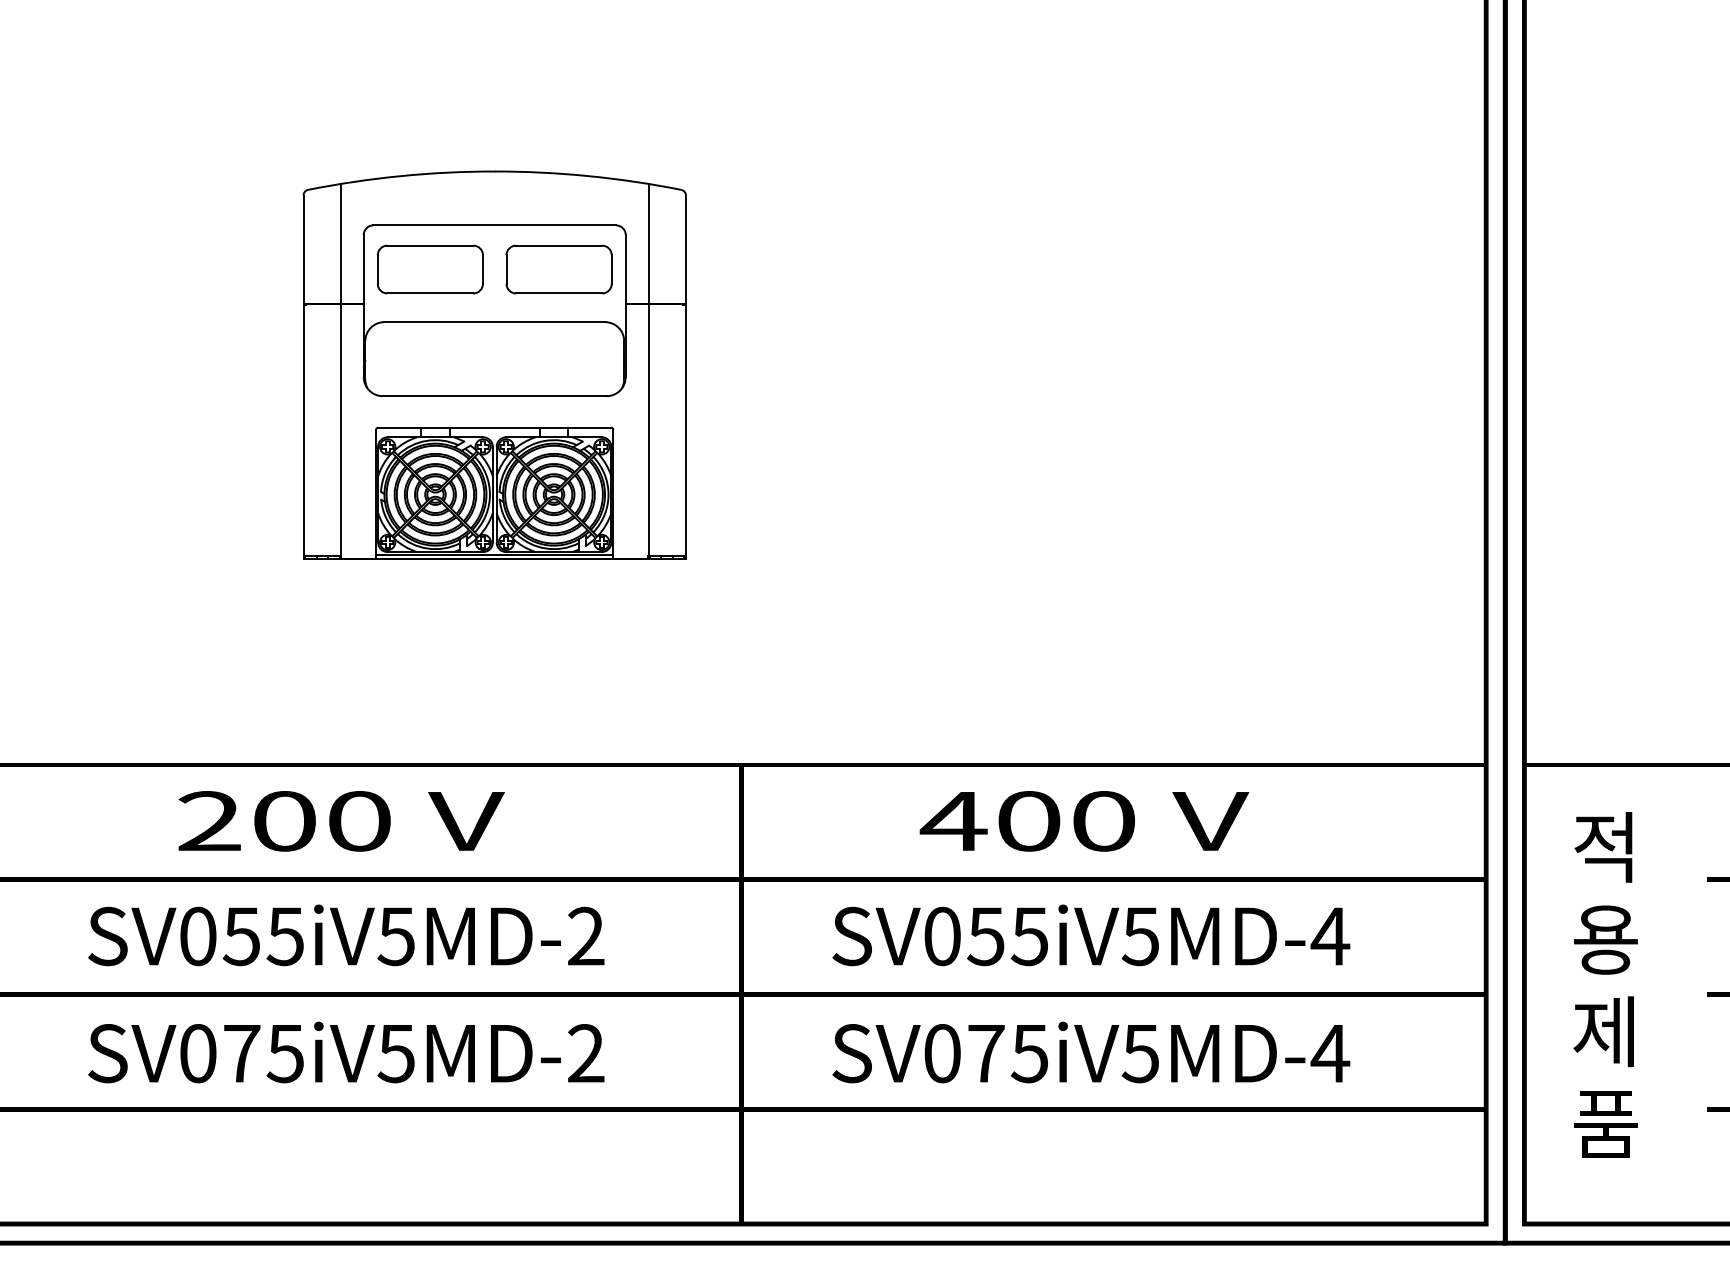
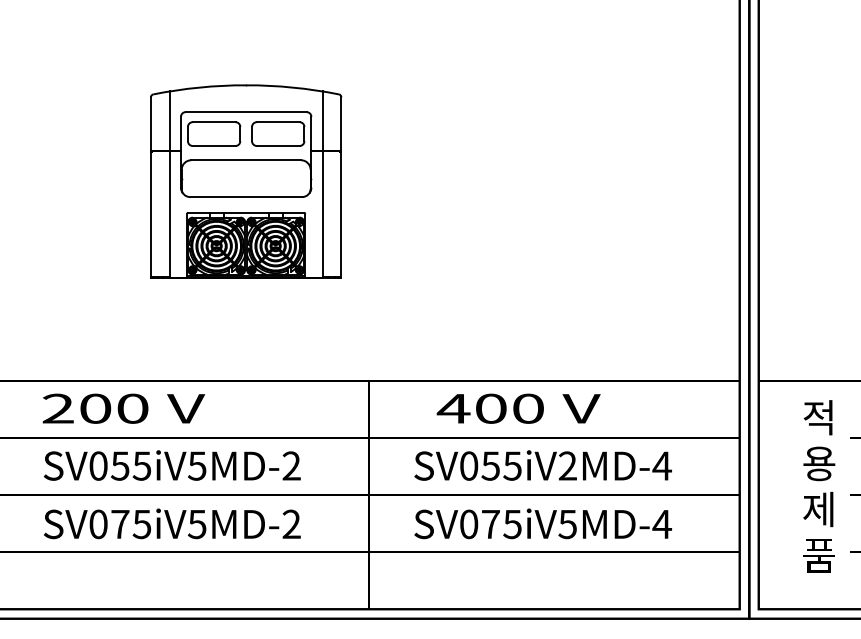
text: (340, 820) -> (123, 408), moved
text: (1083, 820) -> (518, 408), moved
text: (1140, 935) -> (567, 465), SV055iV5MD-4 -> SV055iV2MD-4
text: (1606, 985) -> (819, 486), moved

